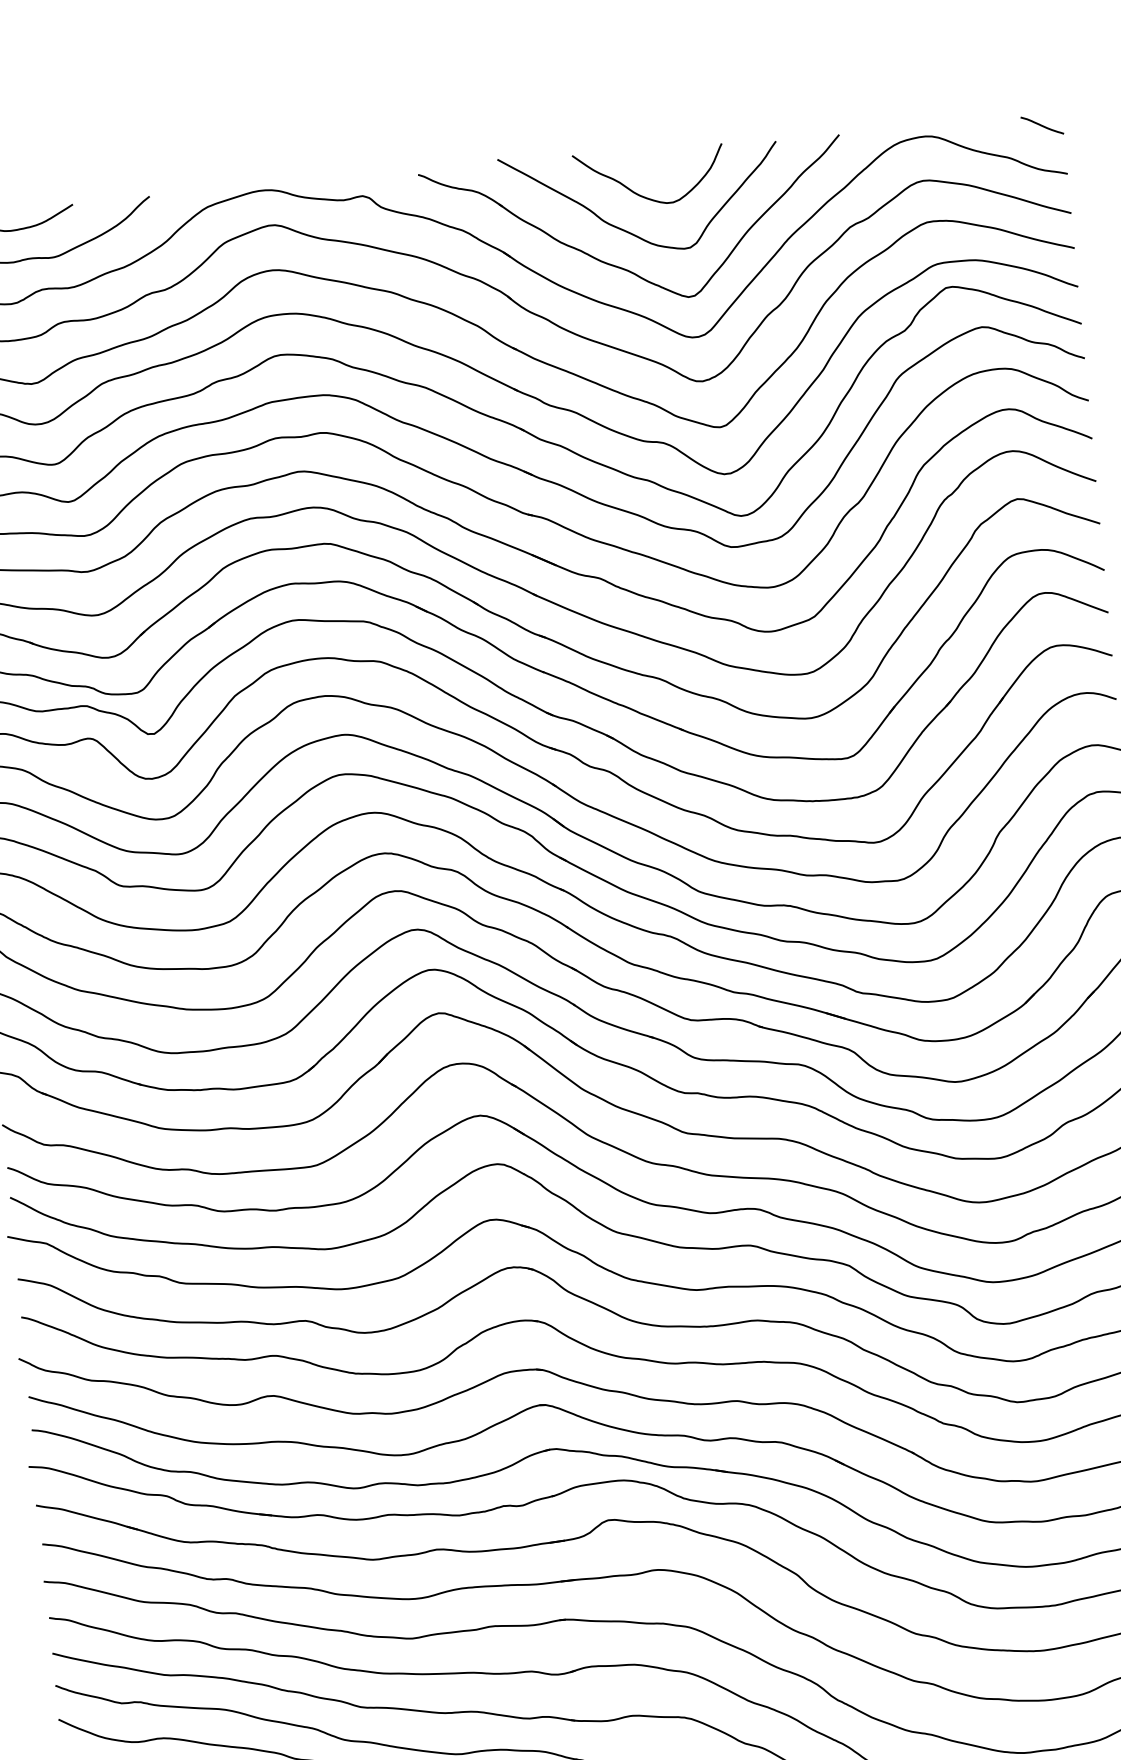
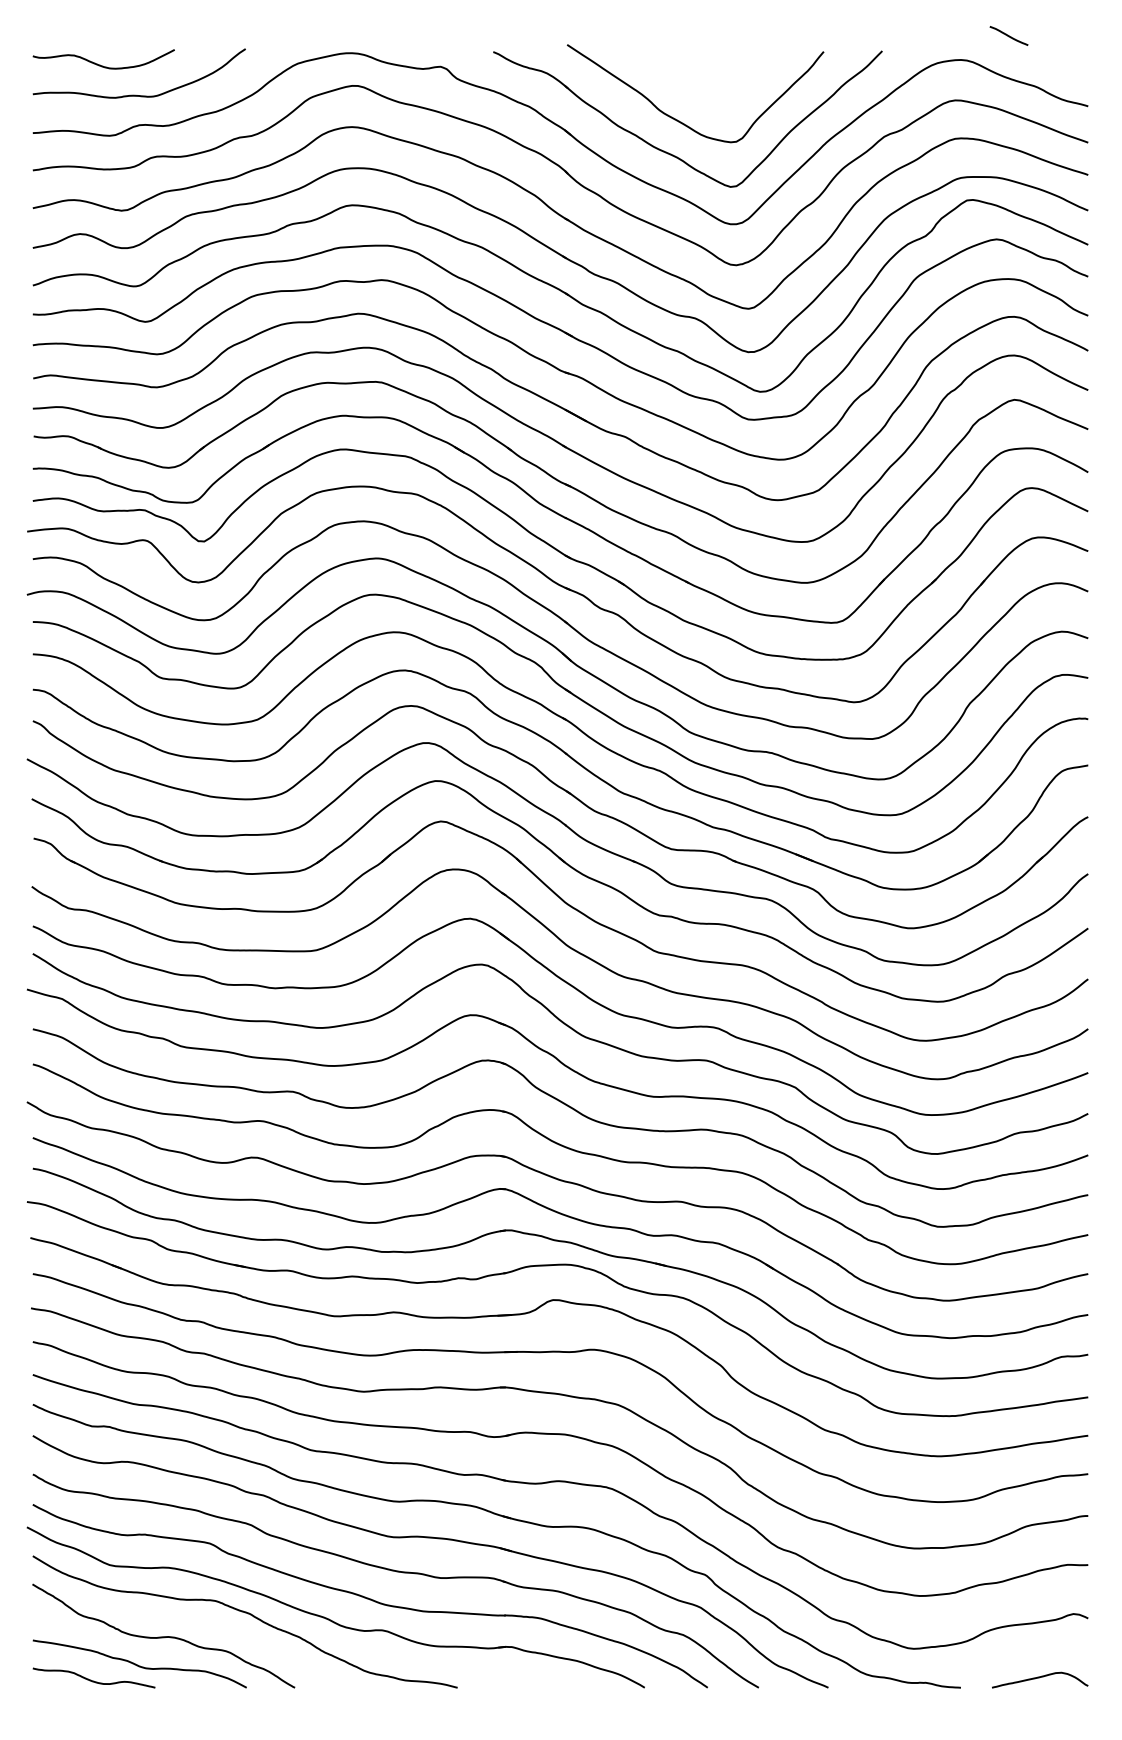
line: (1041, 125) -> (1008, 35), moved
curve: (641, 195) -> (696, 89), removed

